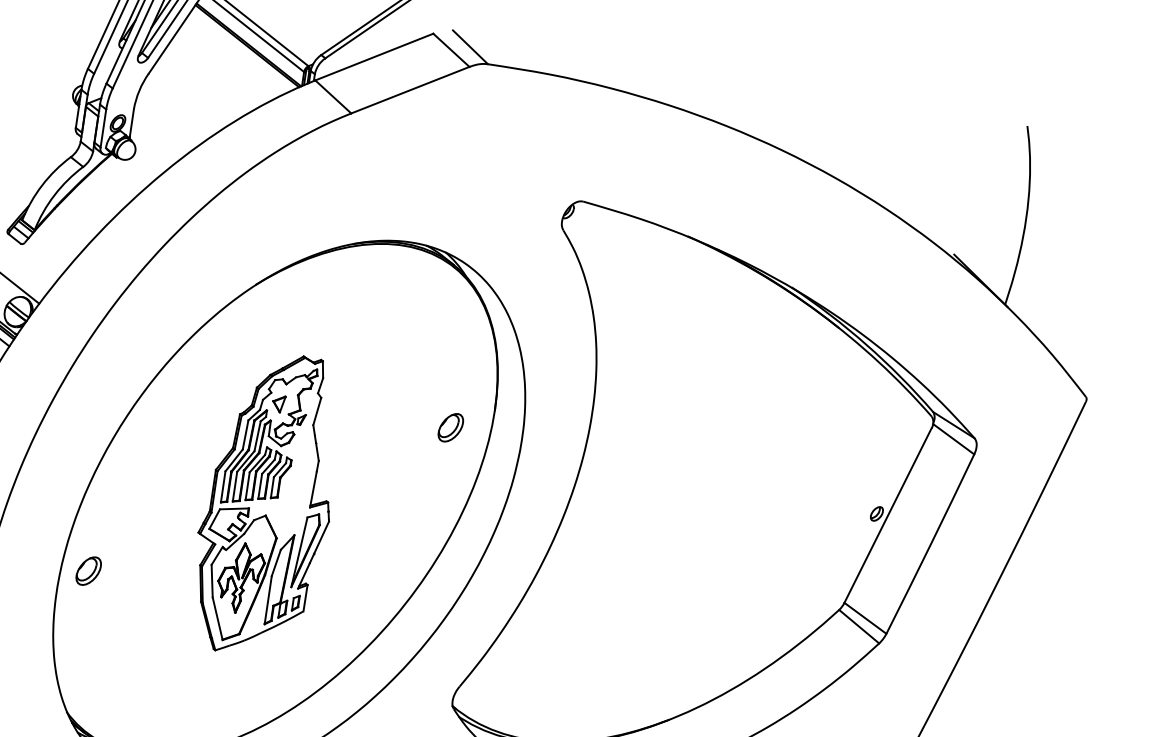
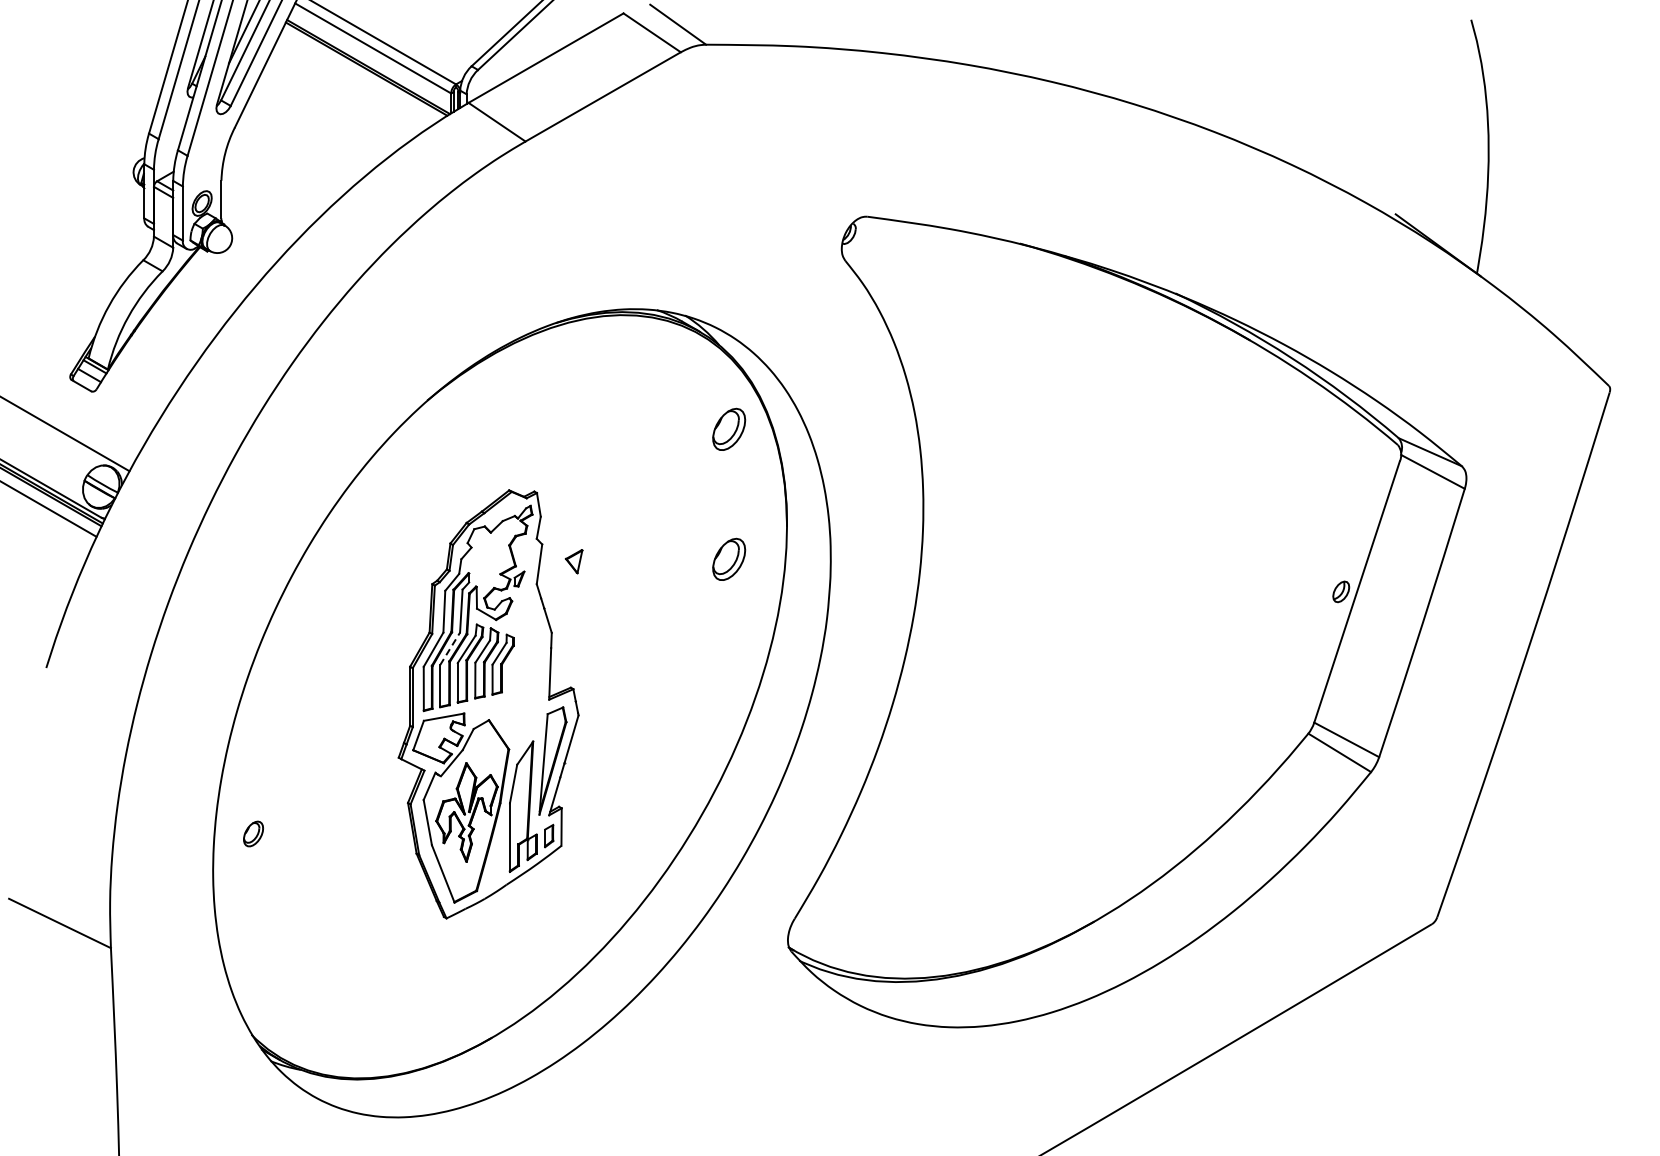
part: (464, 335) -> (729, 428), added
part: (278, 403) -> (573, 561), moved
line: (246, 461) -> (450, 648), solid -> dashed
part: (88, 570) -> (253, 833), size x0.6

